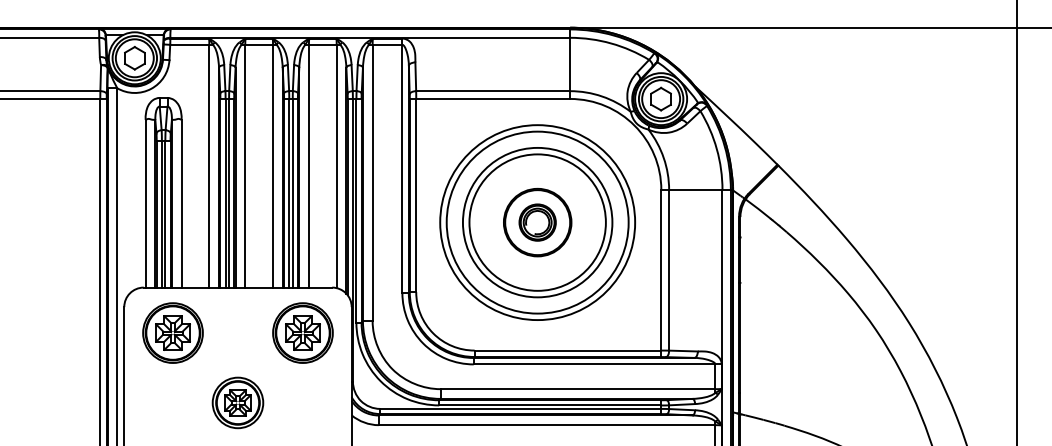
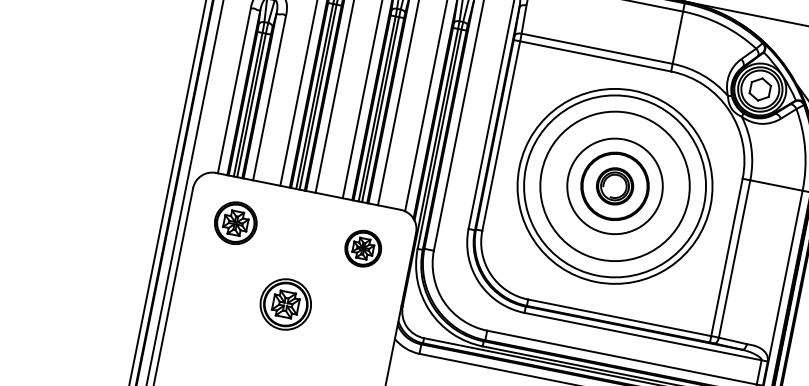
circle: (537, 222) -> (614, 186), size x0.7
part: (172, 332) -> (235, 222), size x0.7
part: (302, 332) -> (362, 248), size x0.6

